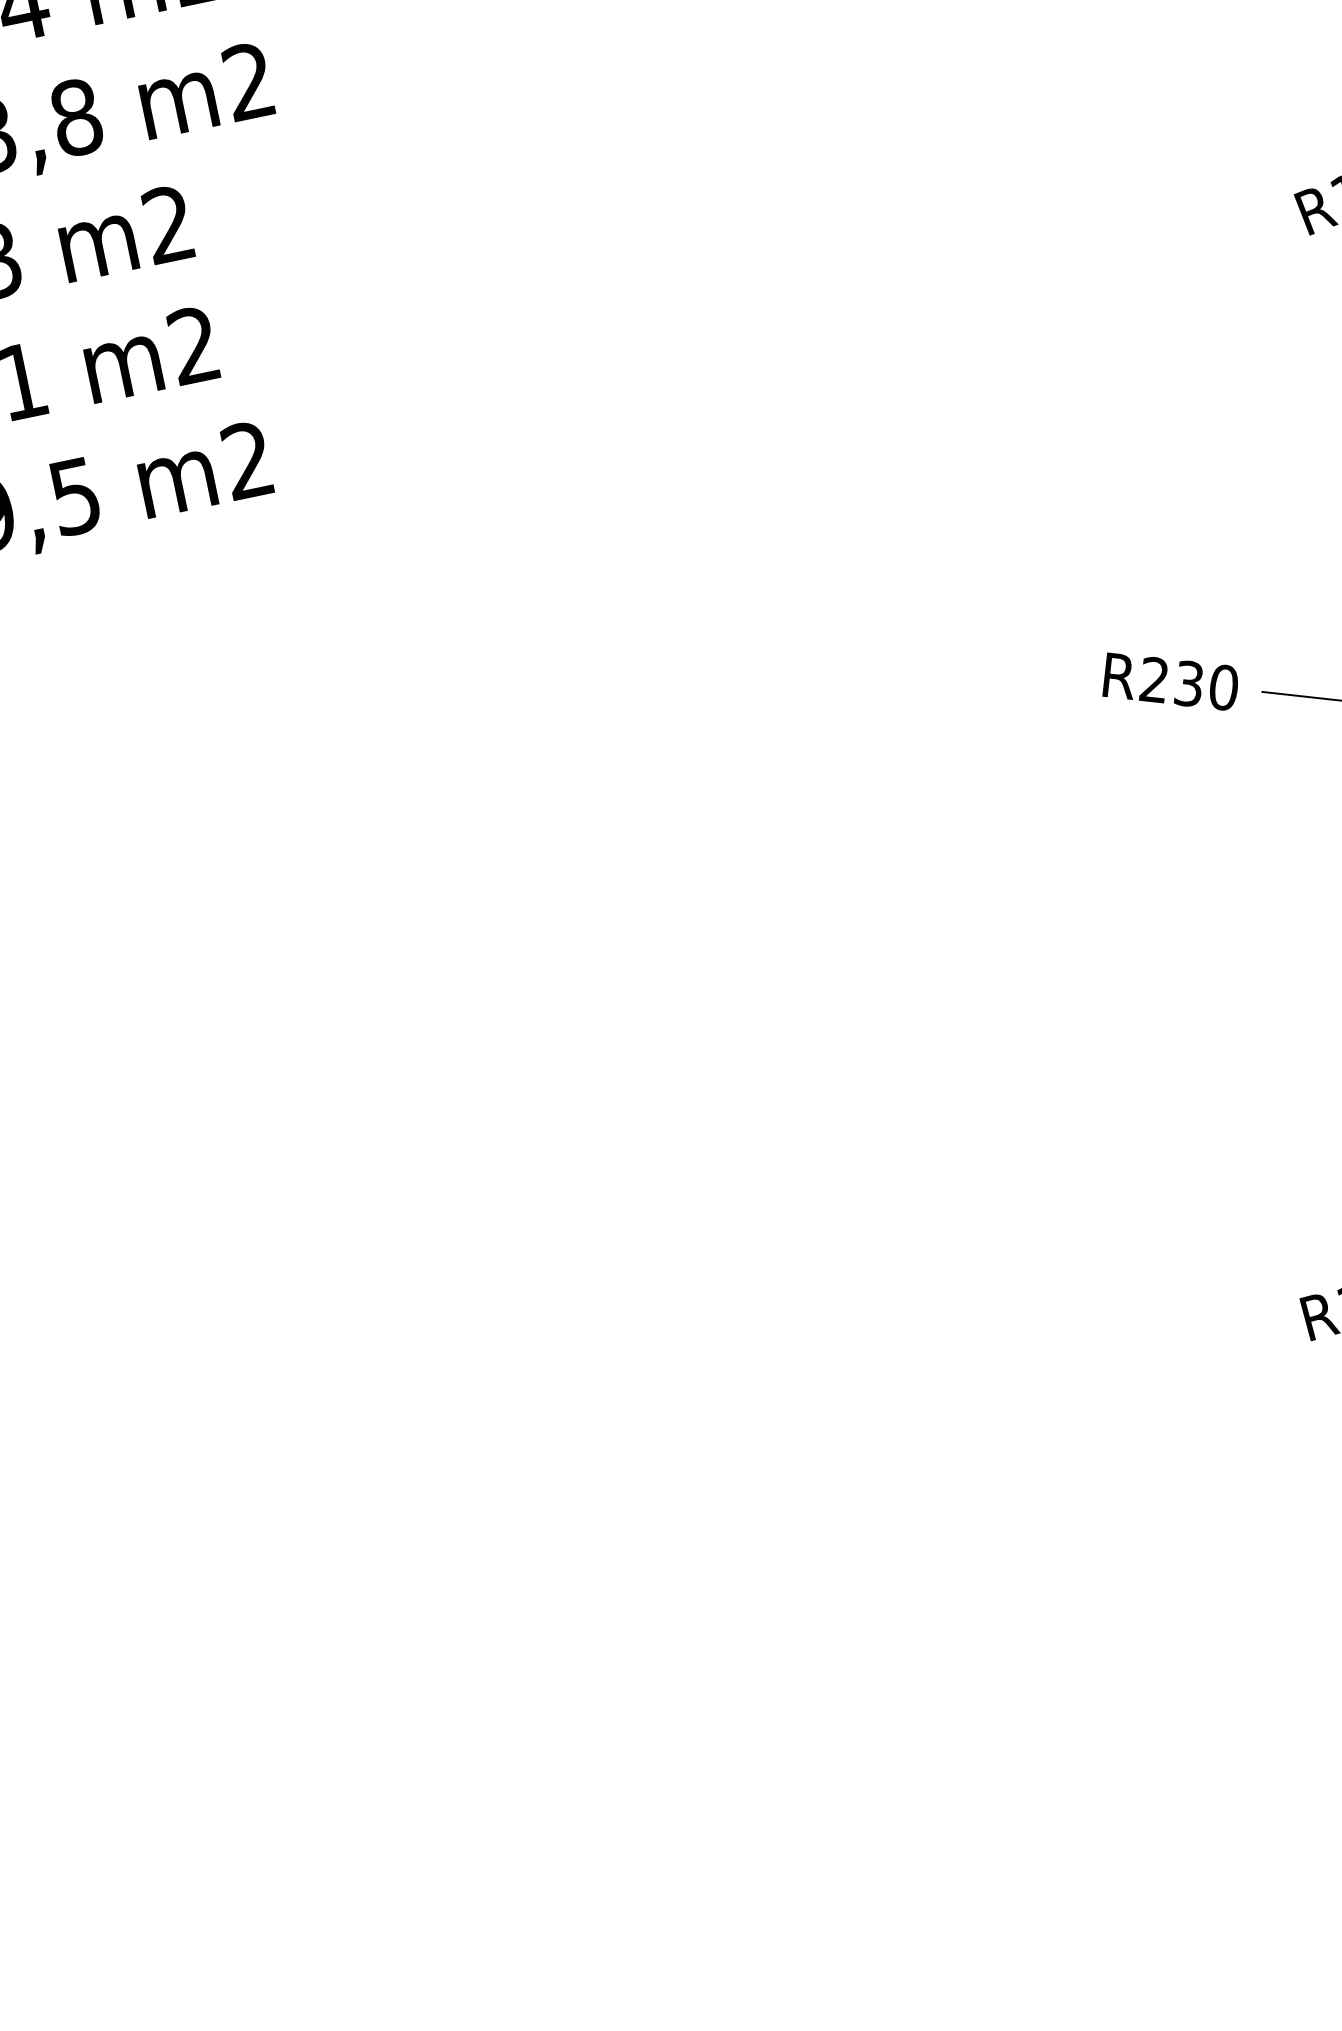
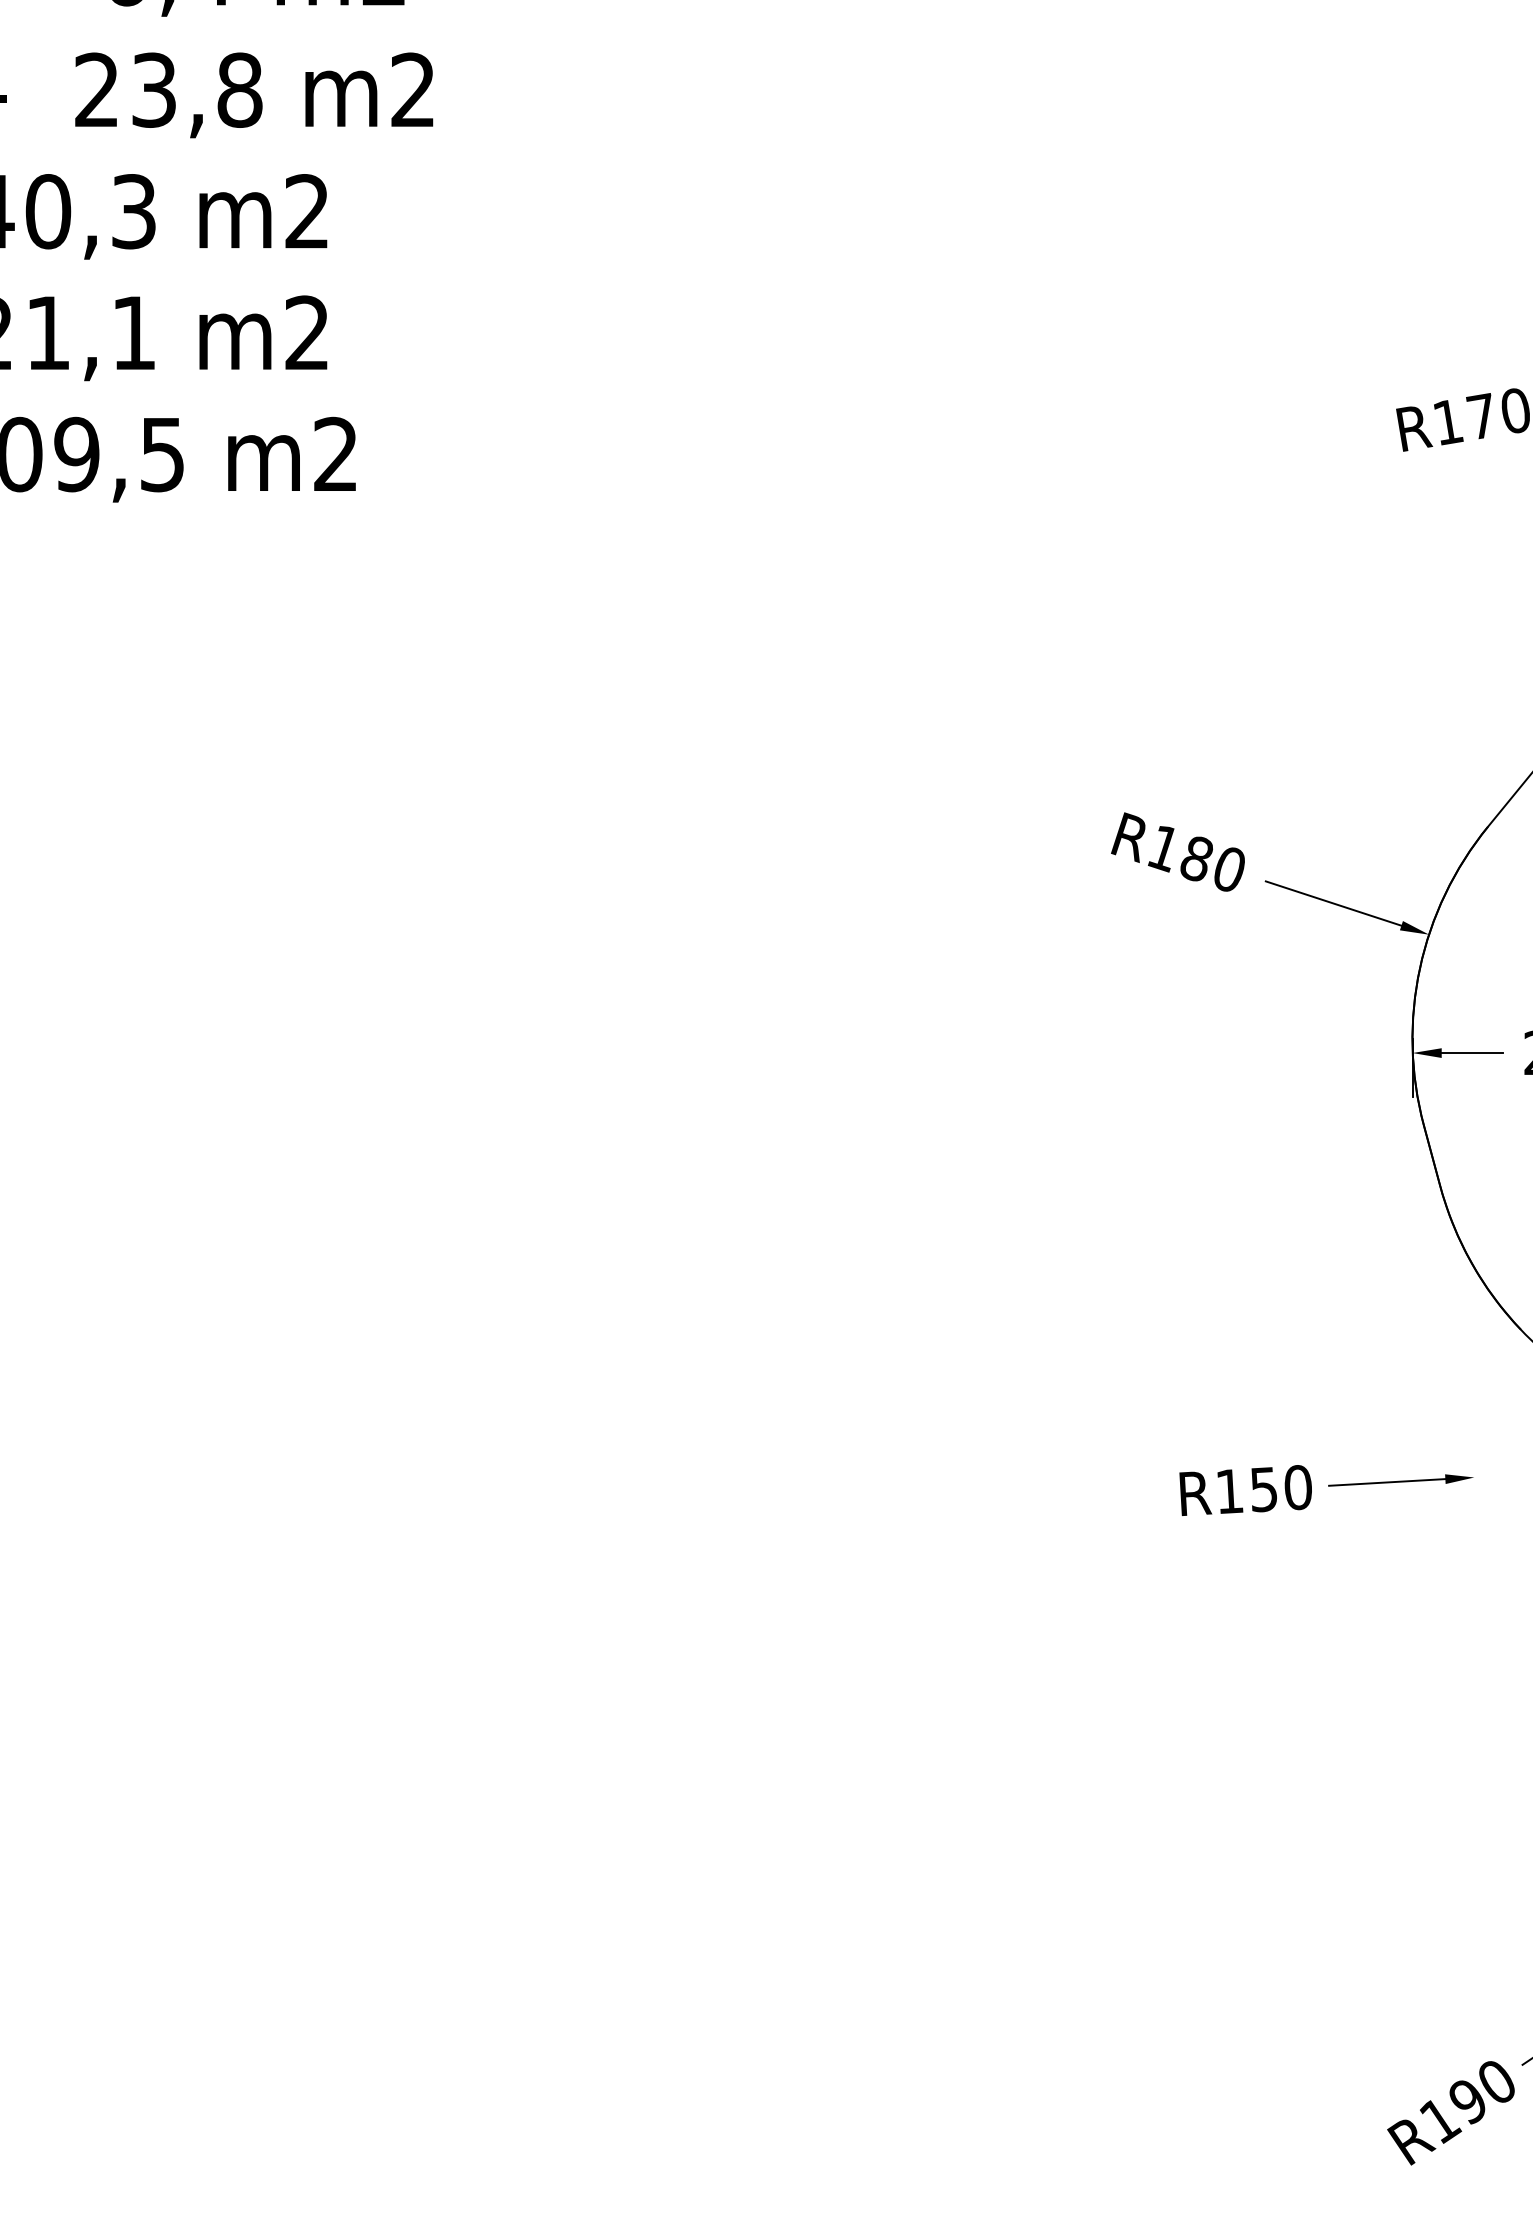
text: (1170, 682) -> (1179, 853), R230 -> R180

